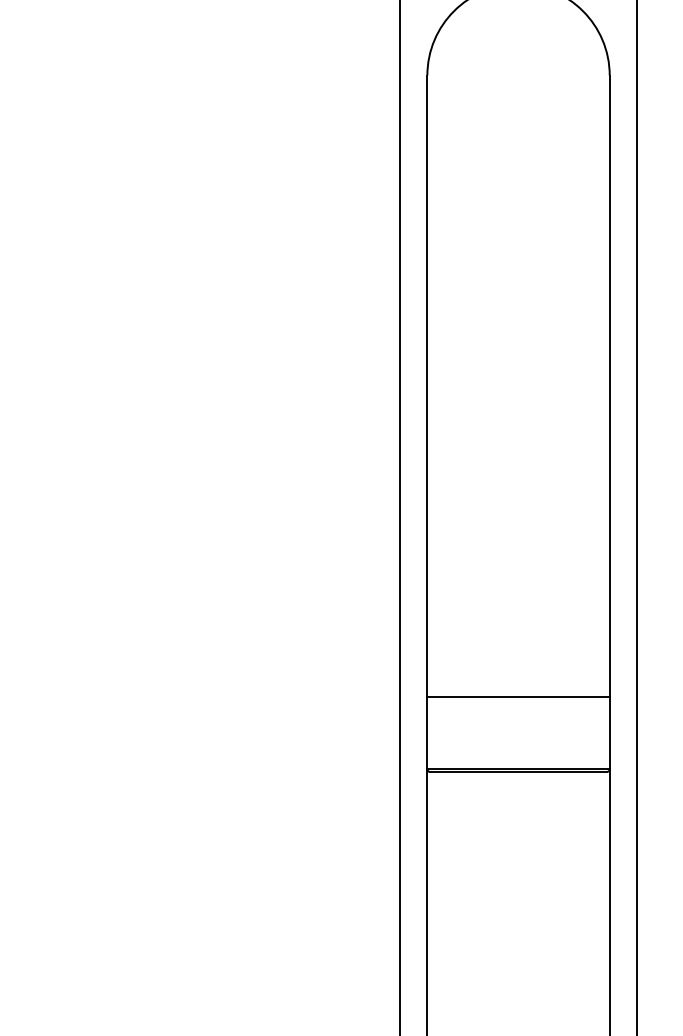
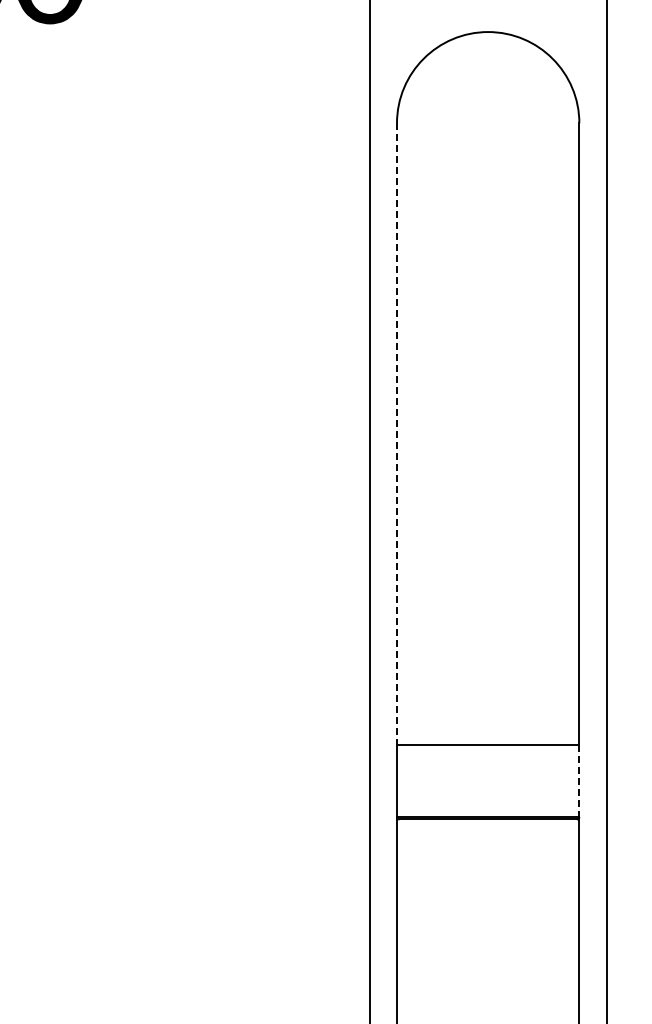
line: (427, 386) -> (397, 434), solid -> dashed
line: (609, 733) -> (579, 781), solid -> dashed

